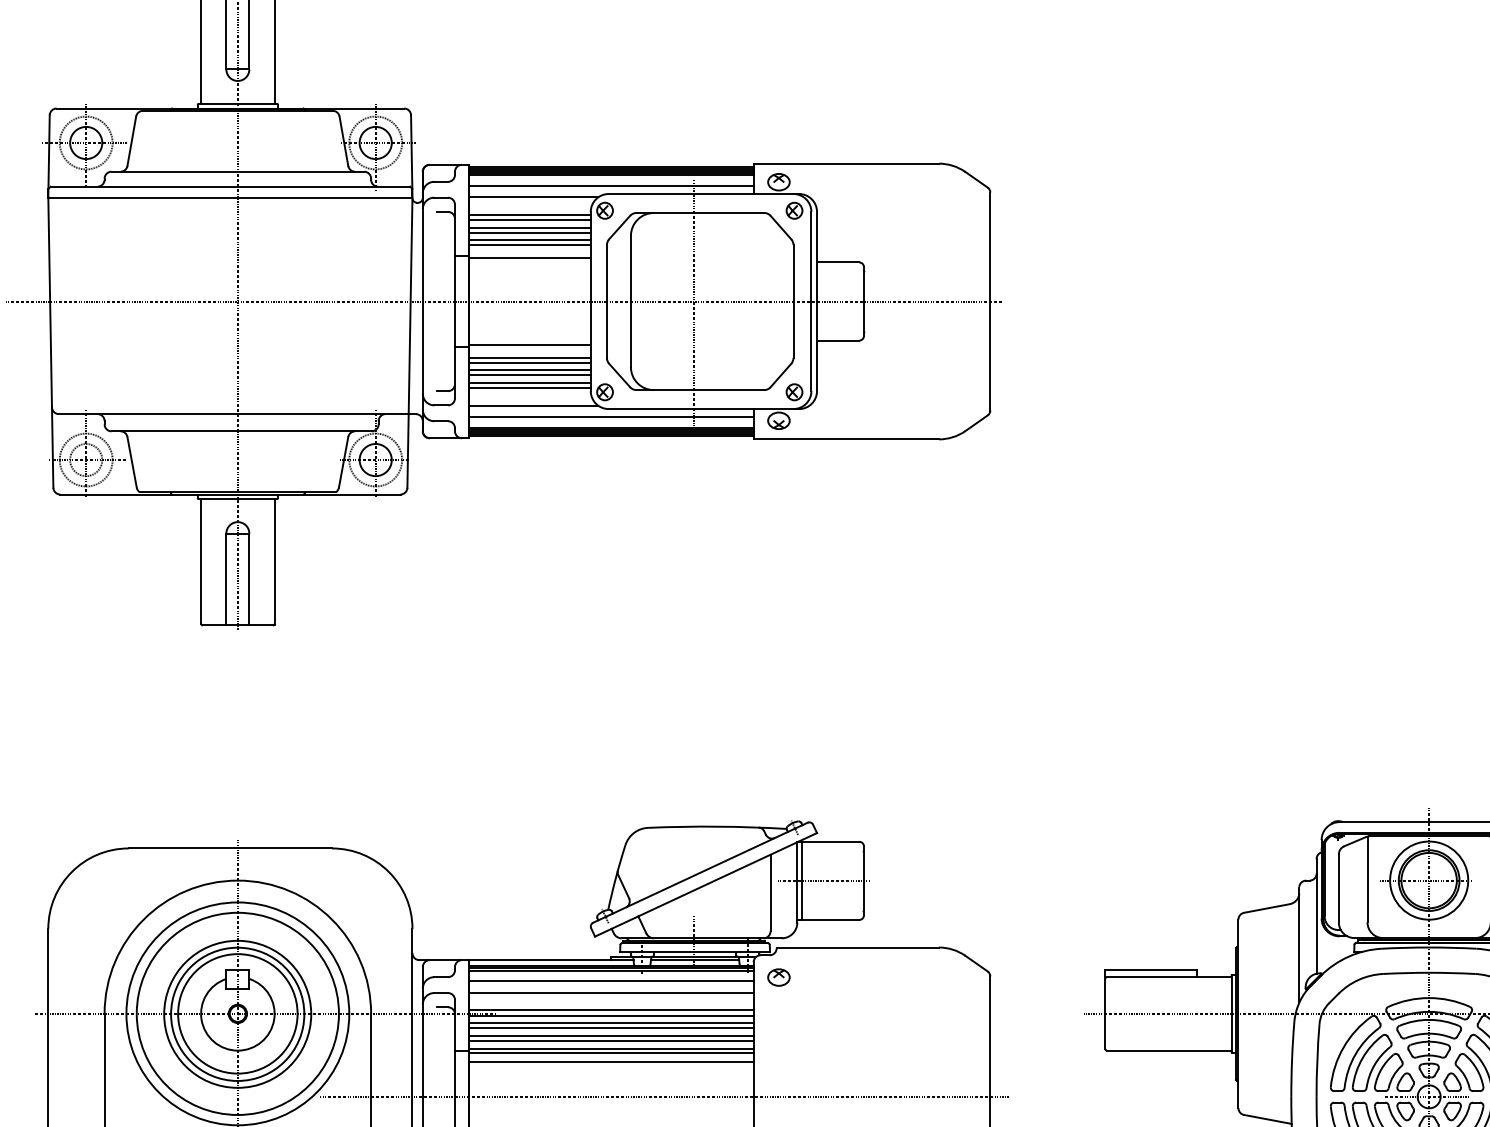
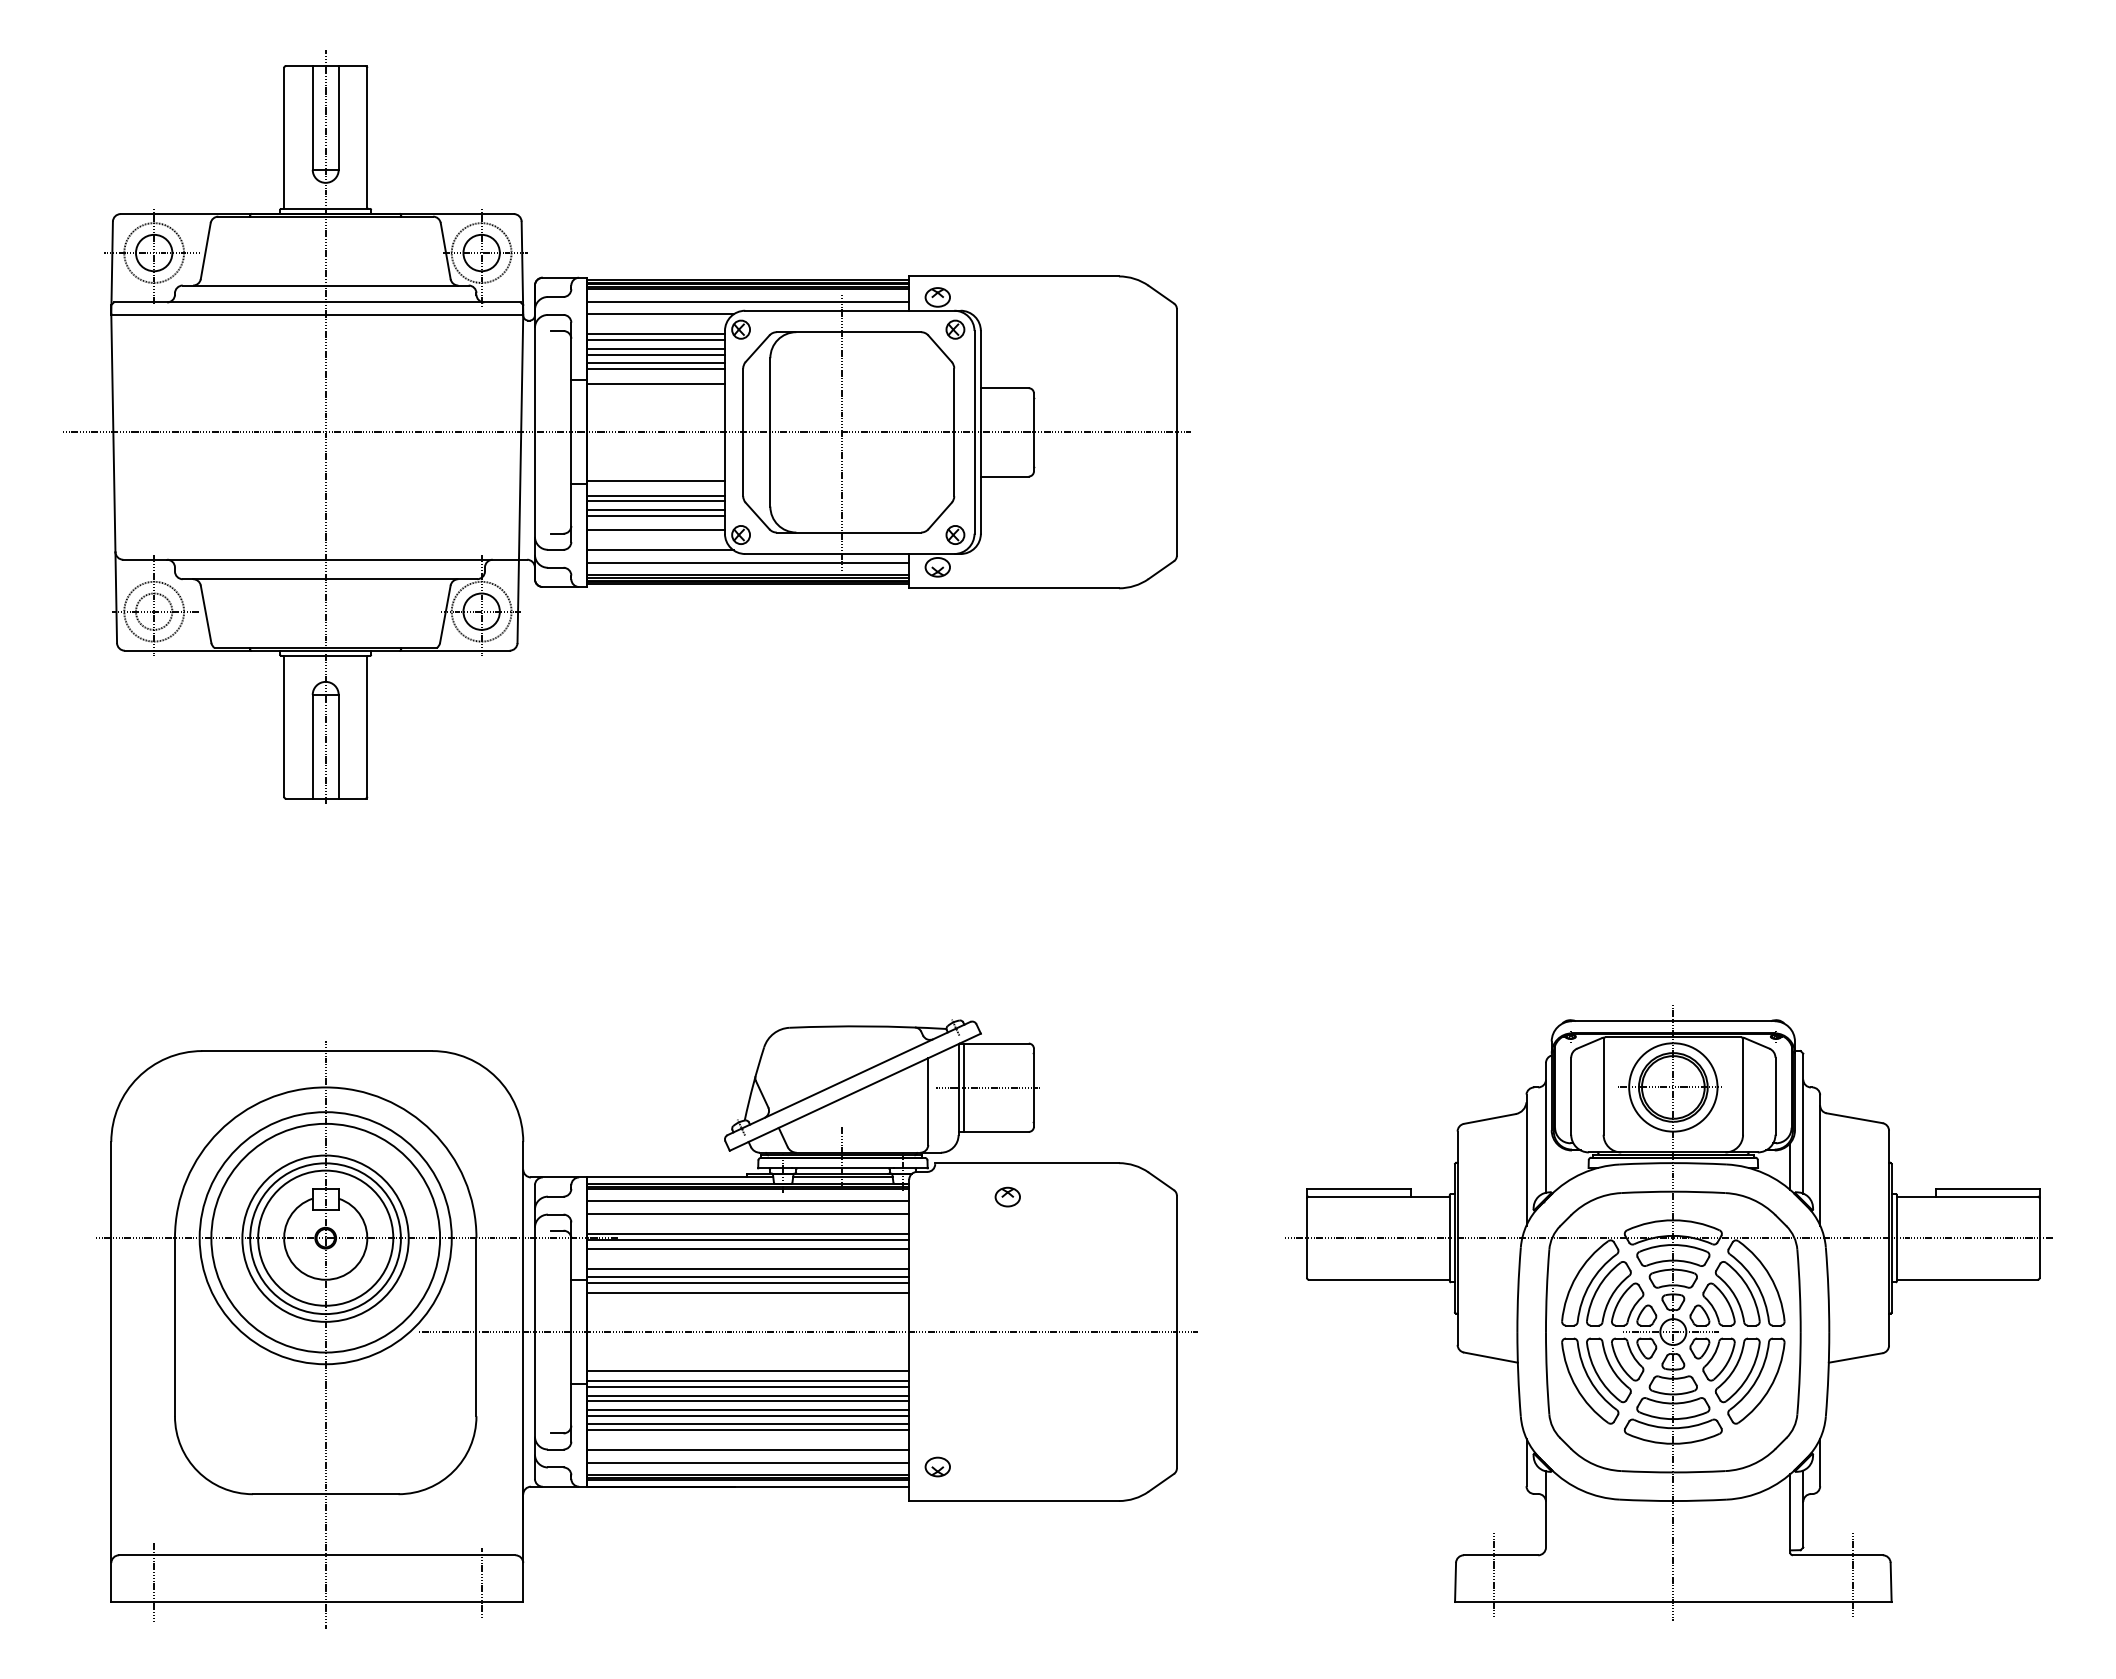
line: (529, 382) -> (655, 524), removed
part: (778, 977) -> (1007, 1196), moved
line: (610, 1028) -> (747, 1254), removed
line: (610, 1035) -> (747, 1262), removed

